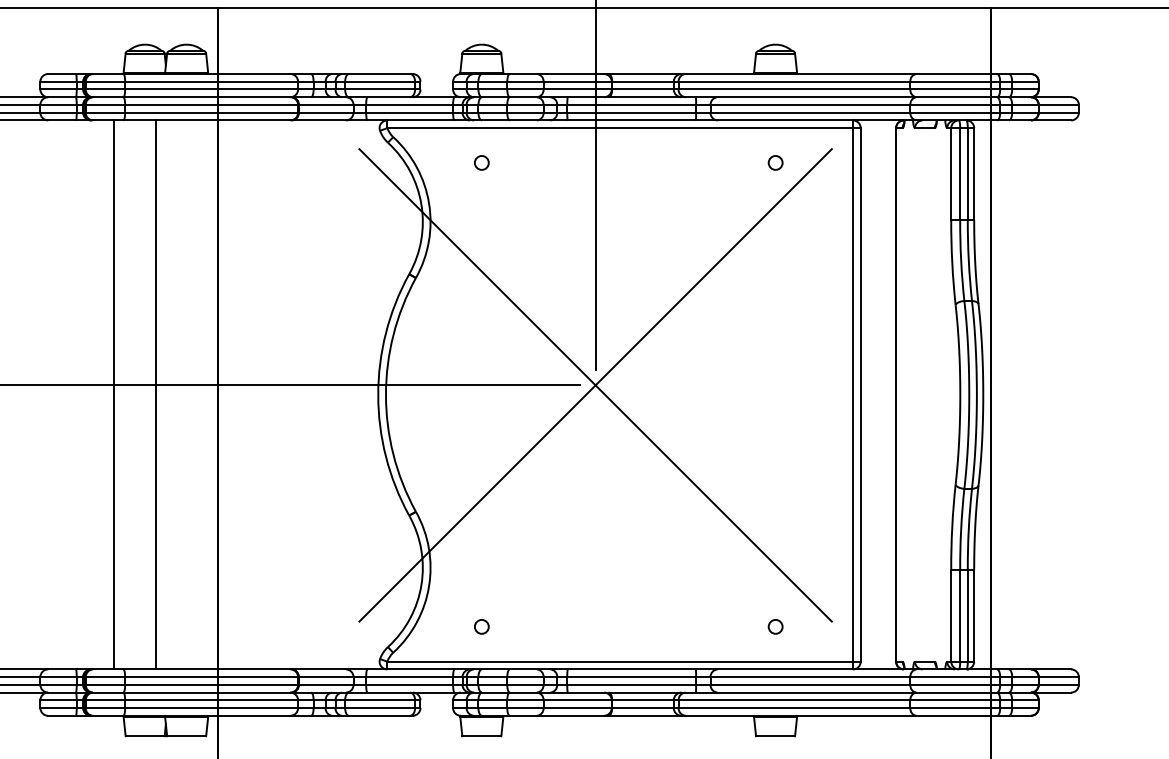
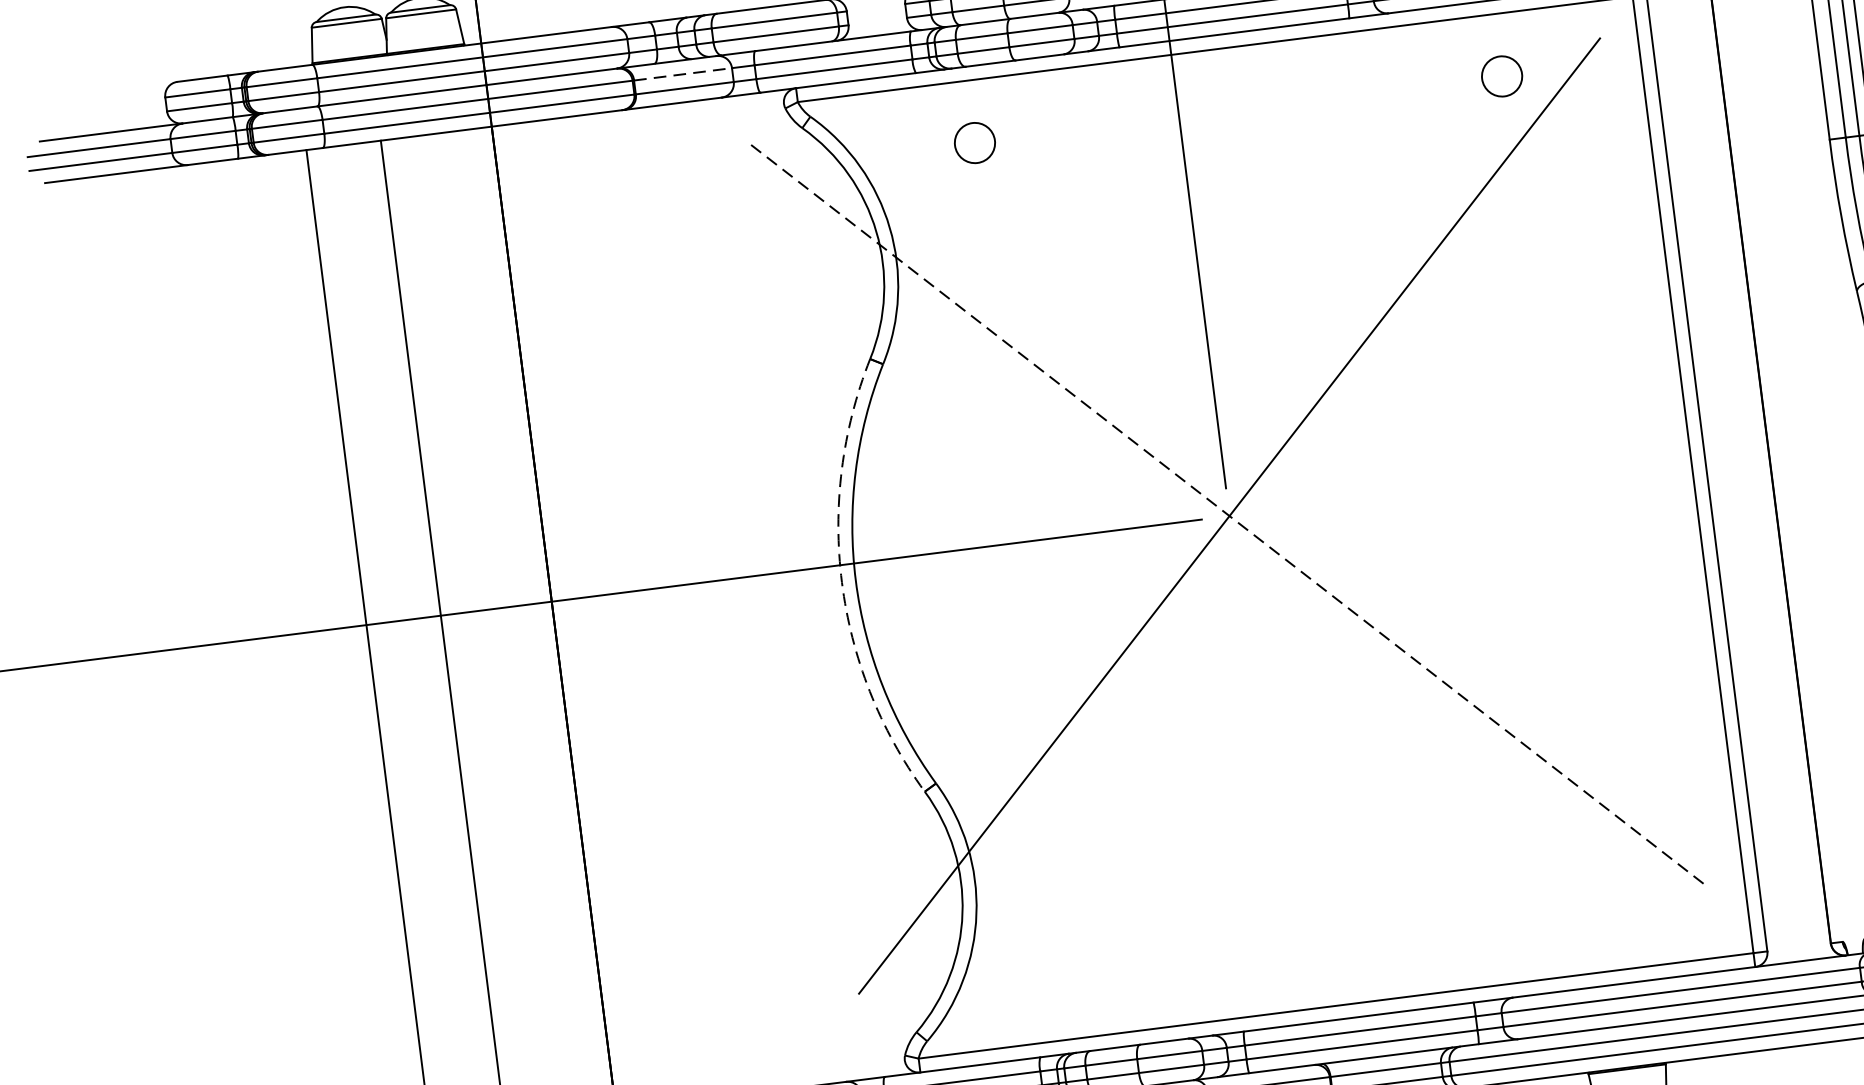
line: (326, 104) -> (683, 73), solid -> dashed
circle: (481, 162) -> (974, 142), size x1.6
circle: (775, 162) -> (1501, 75), size x1.6
line: (595, 385) -> (1229, 516), solid -> dashed
arc: (378, 394) -> (842, 581), solid -> dashed
circle: (481, 626) -> (1079, 974), removed
circle: (775, 626) -> (1606, 907), removed

